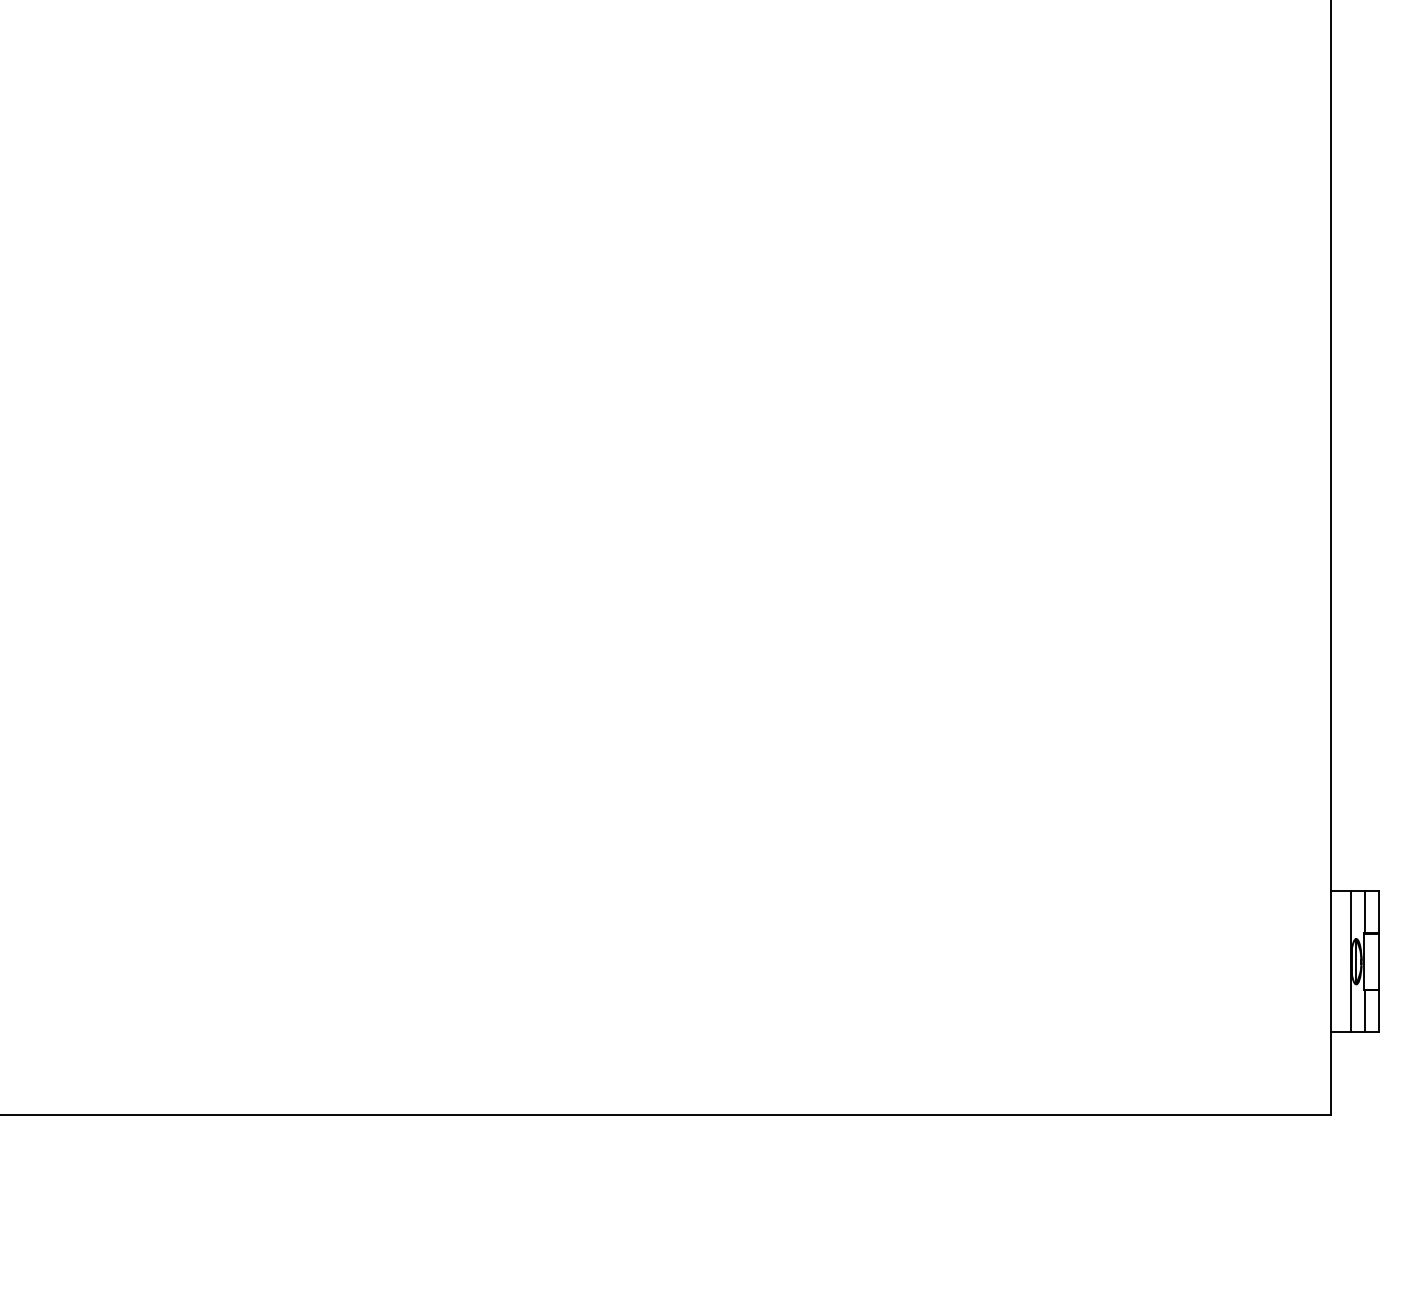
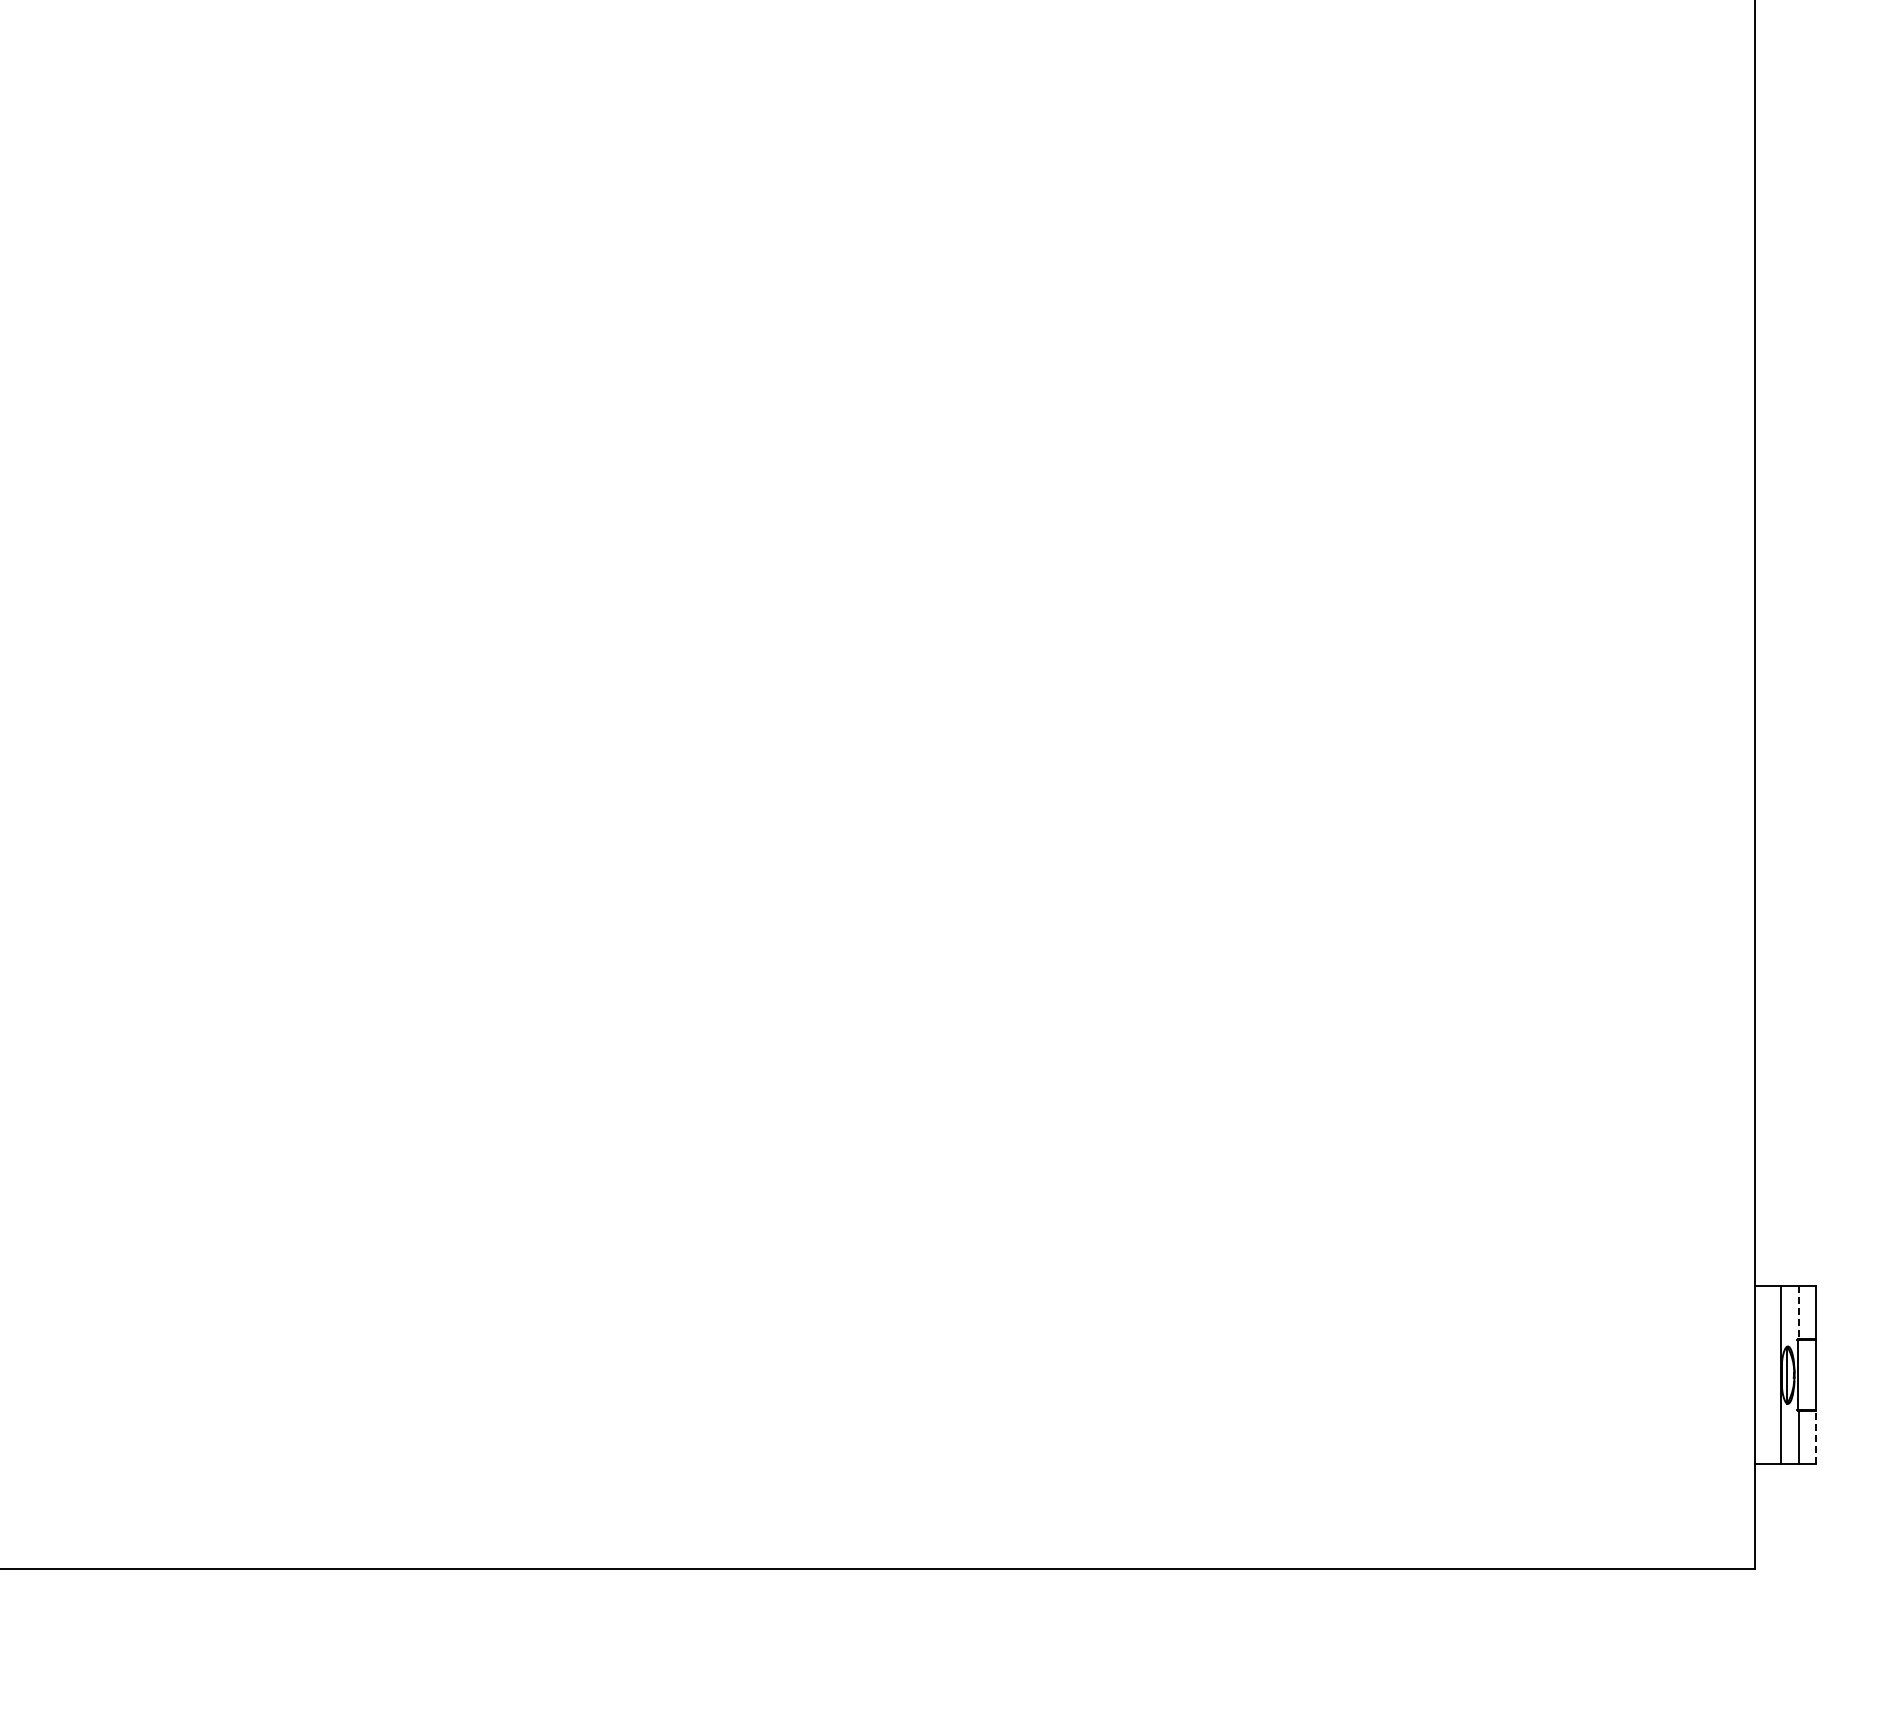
line: (1364, 912) -> (1798, 1312), solid -> dashed
line: (1378, 1011) -> (1816, 1437), solid -> dashed

